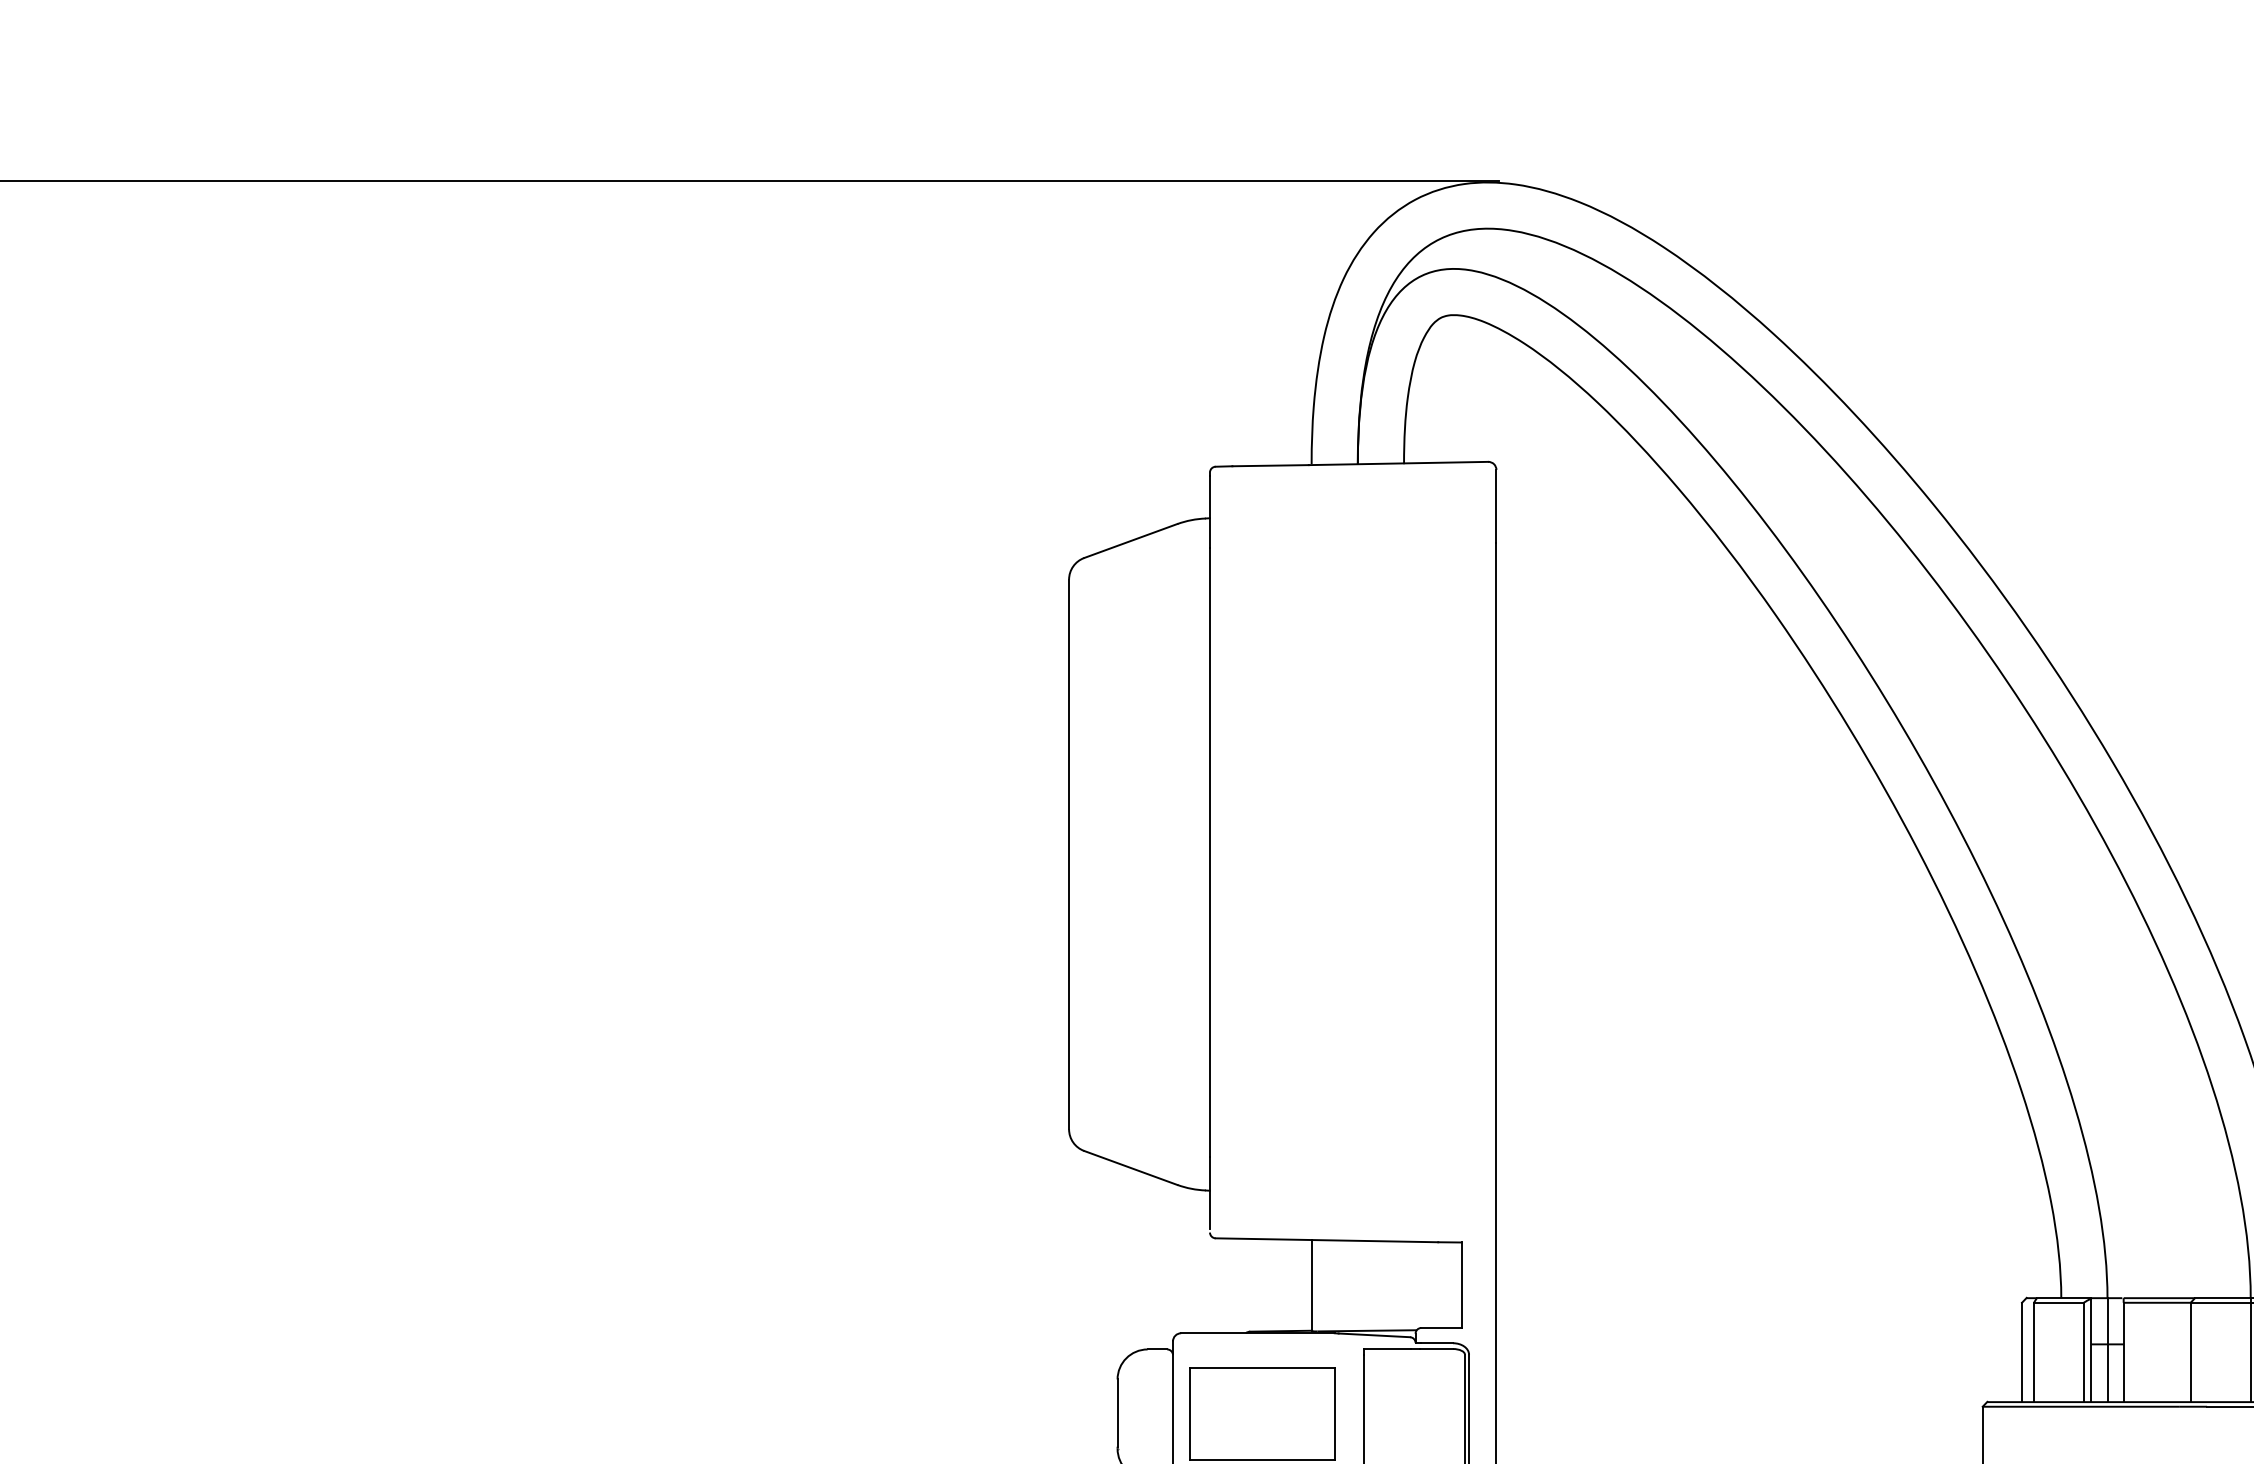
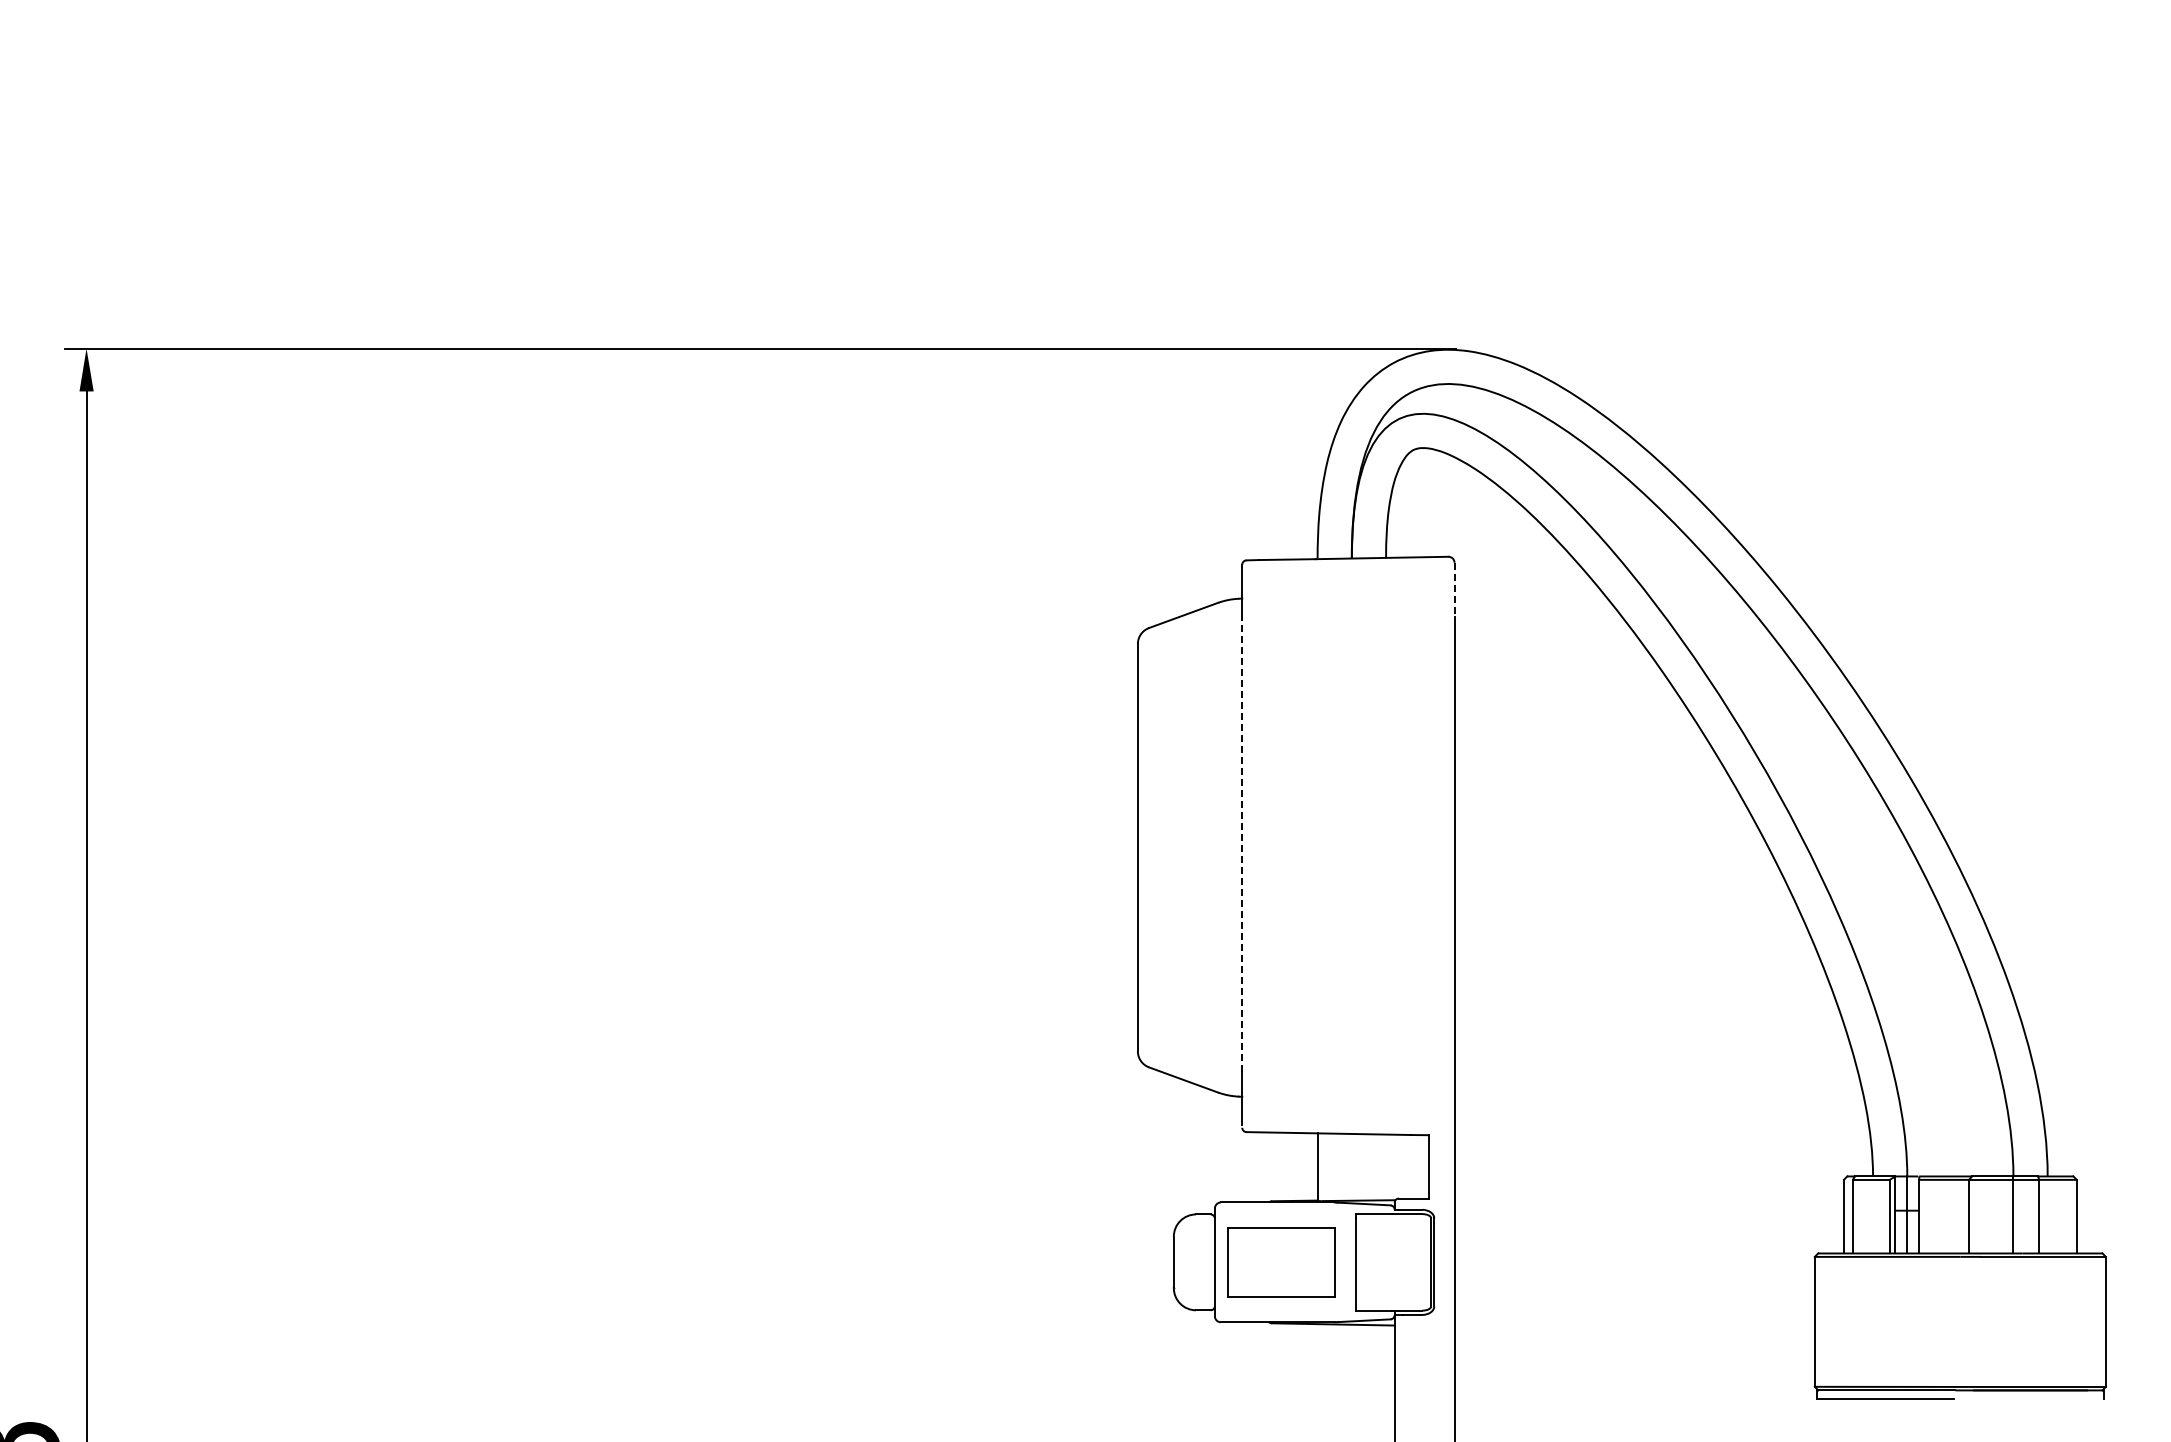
line: (1496, 506) -> (1454, 589), solid -> dashed
line: (1210, 852) -> (1242, 846), solid -> dashed

